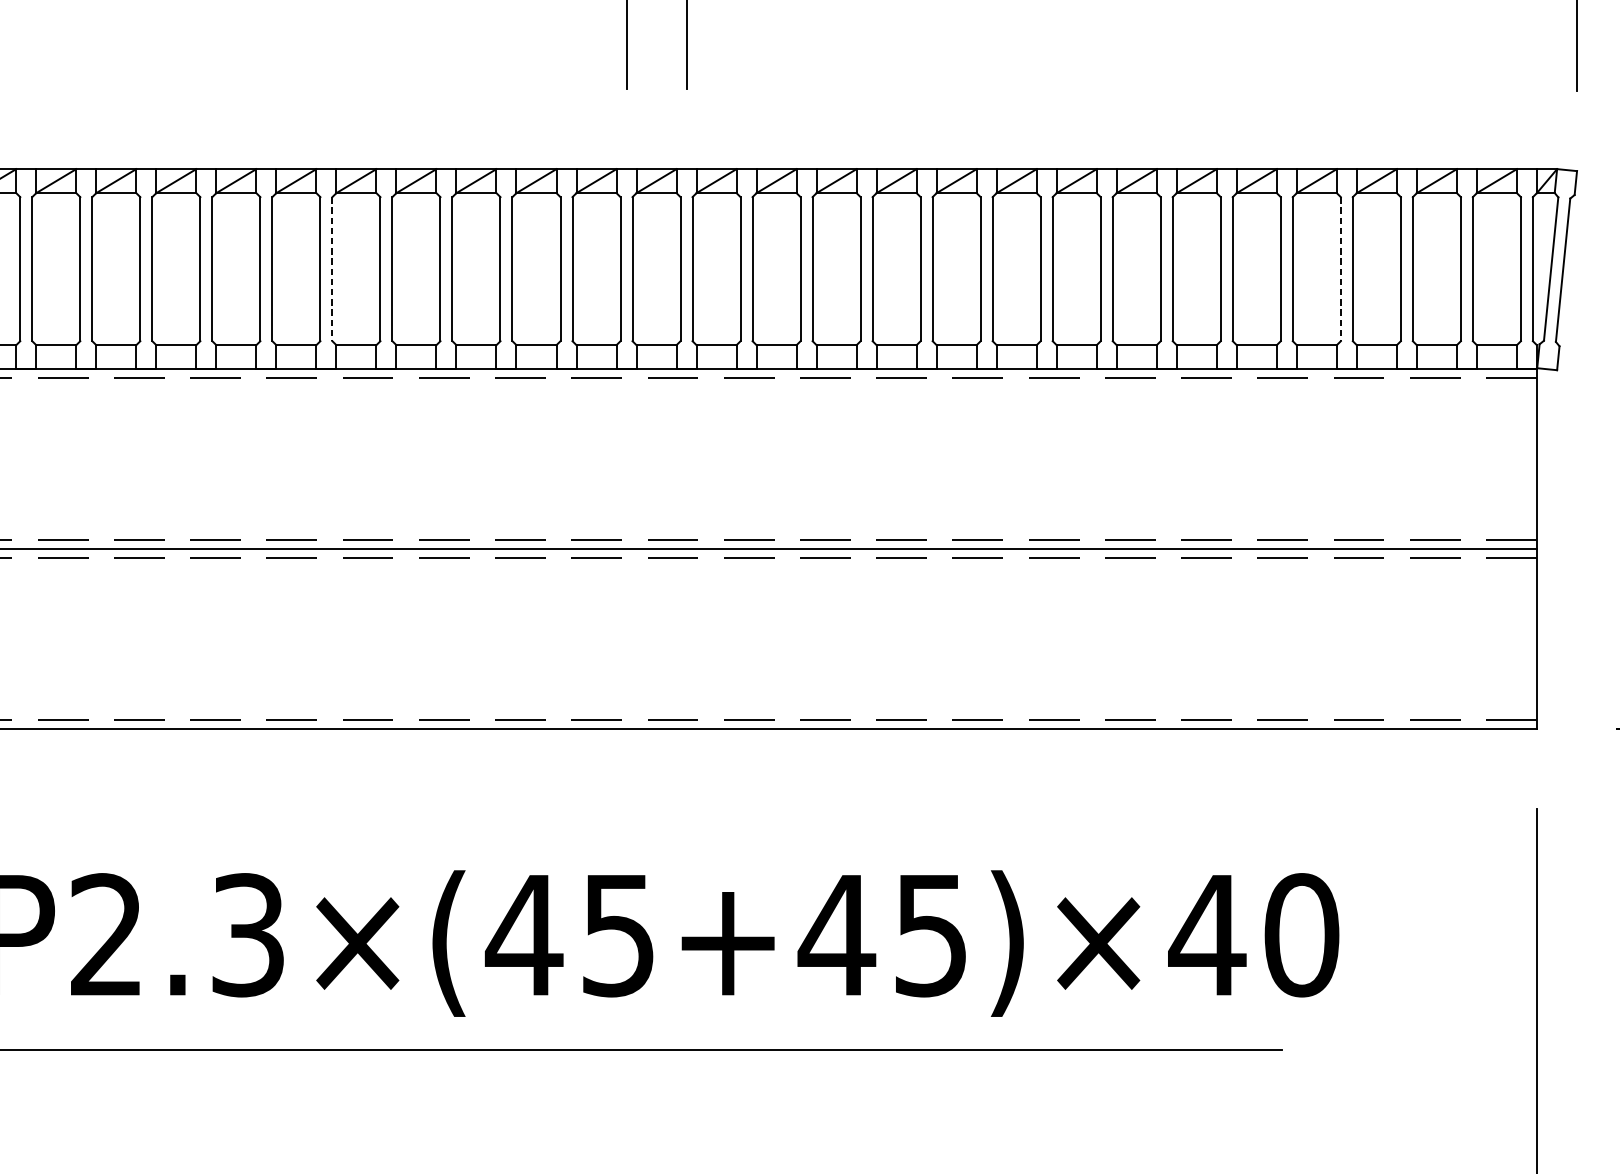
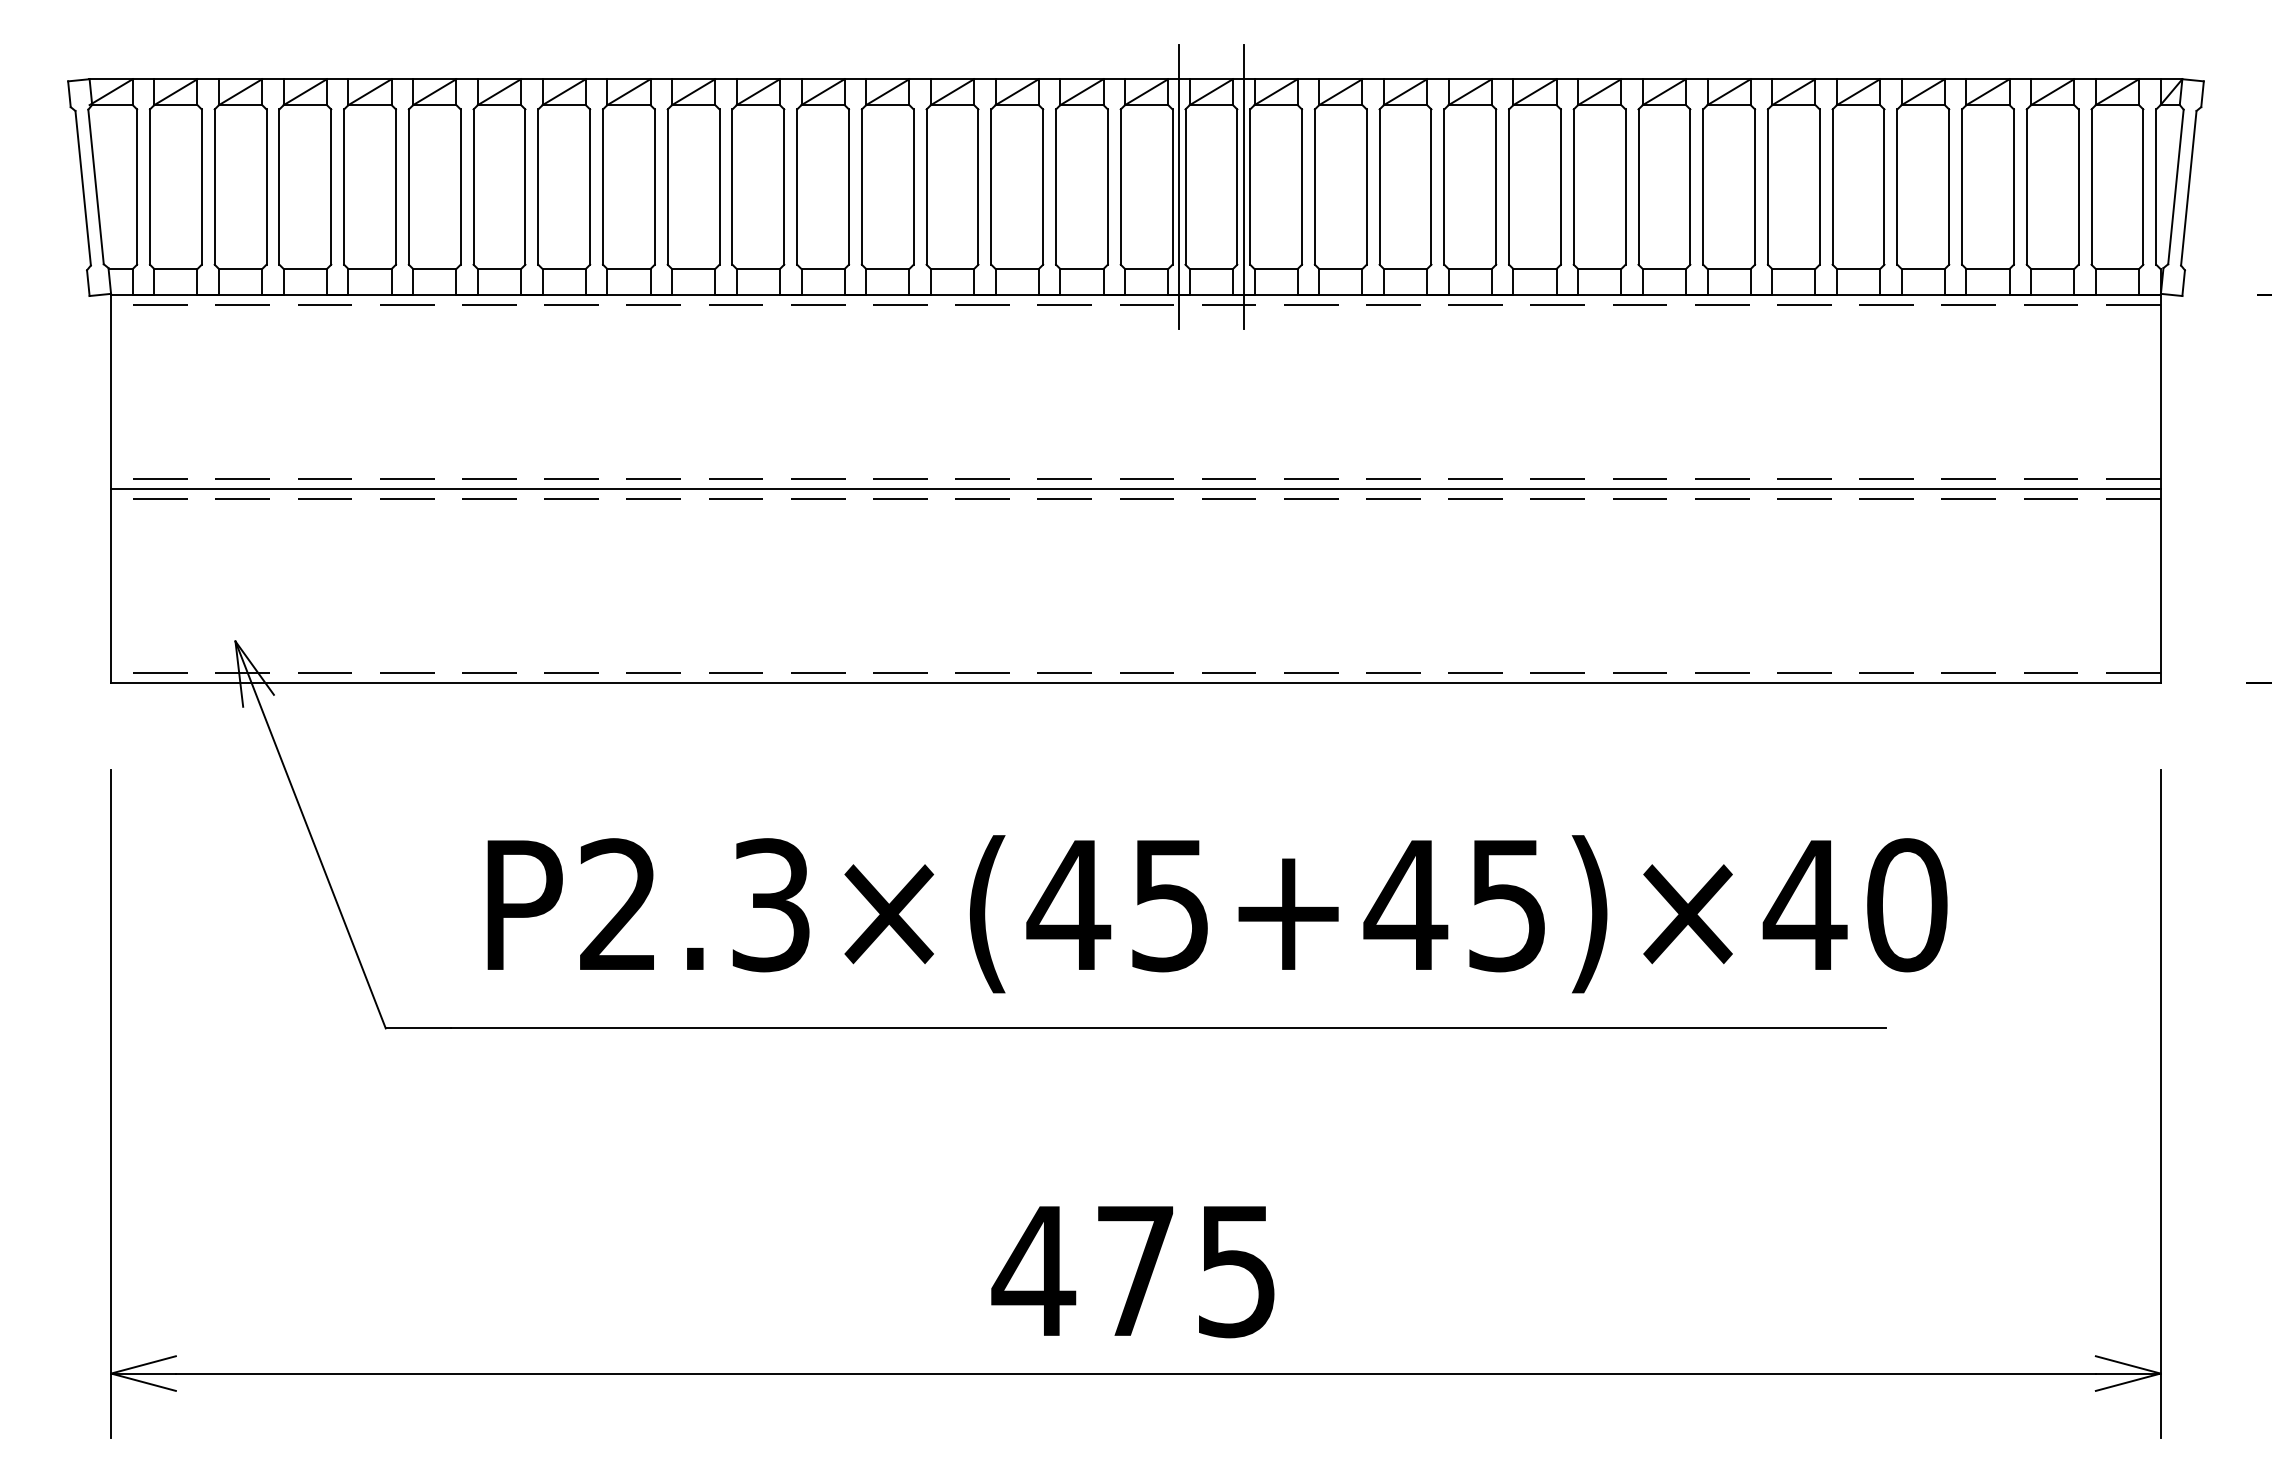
line: (626, 268) -> (1179, 186), added
line: (686, 268) -> (1243, 186), added
line: (332, 269) -> (861, 187), dashed -> solid
line: (1341, 269) -> (1949, 187), dashed -> solid

